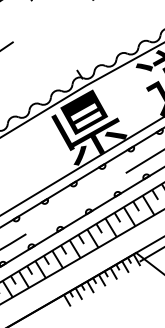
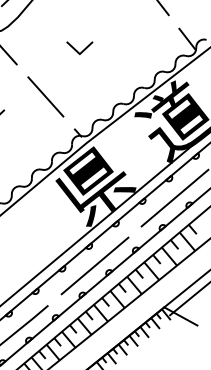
line: (54, 35) -> (45, 96), added
line: (76, 202) -> (94, 265), added

